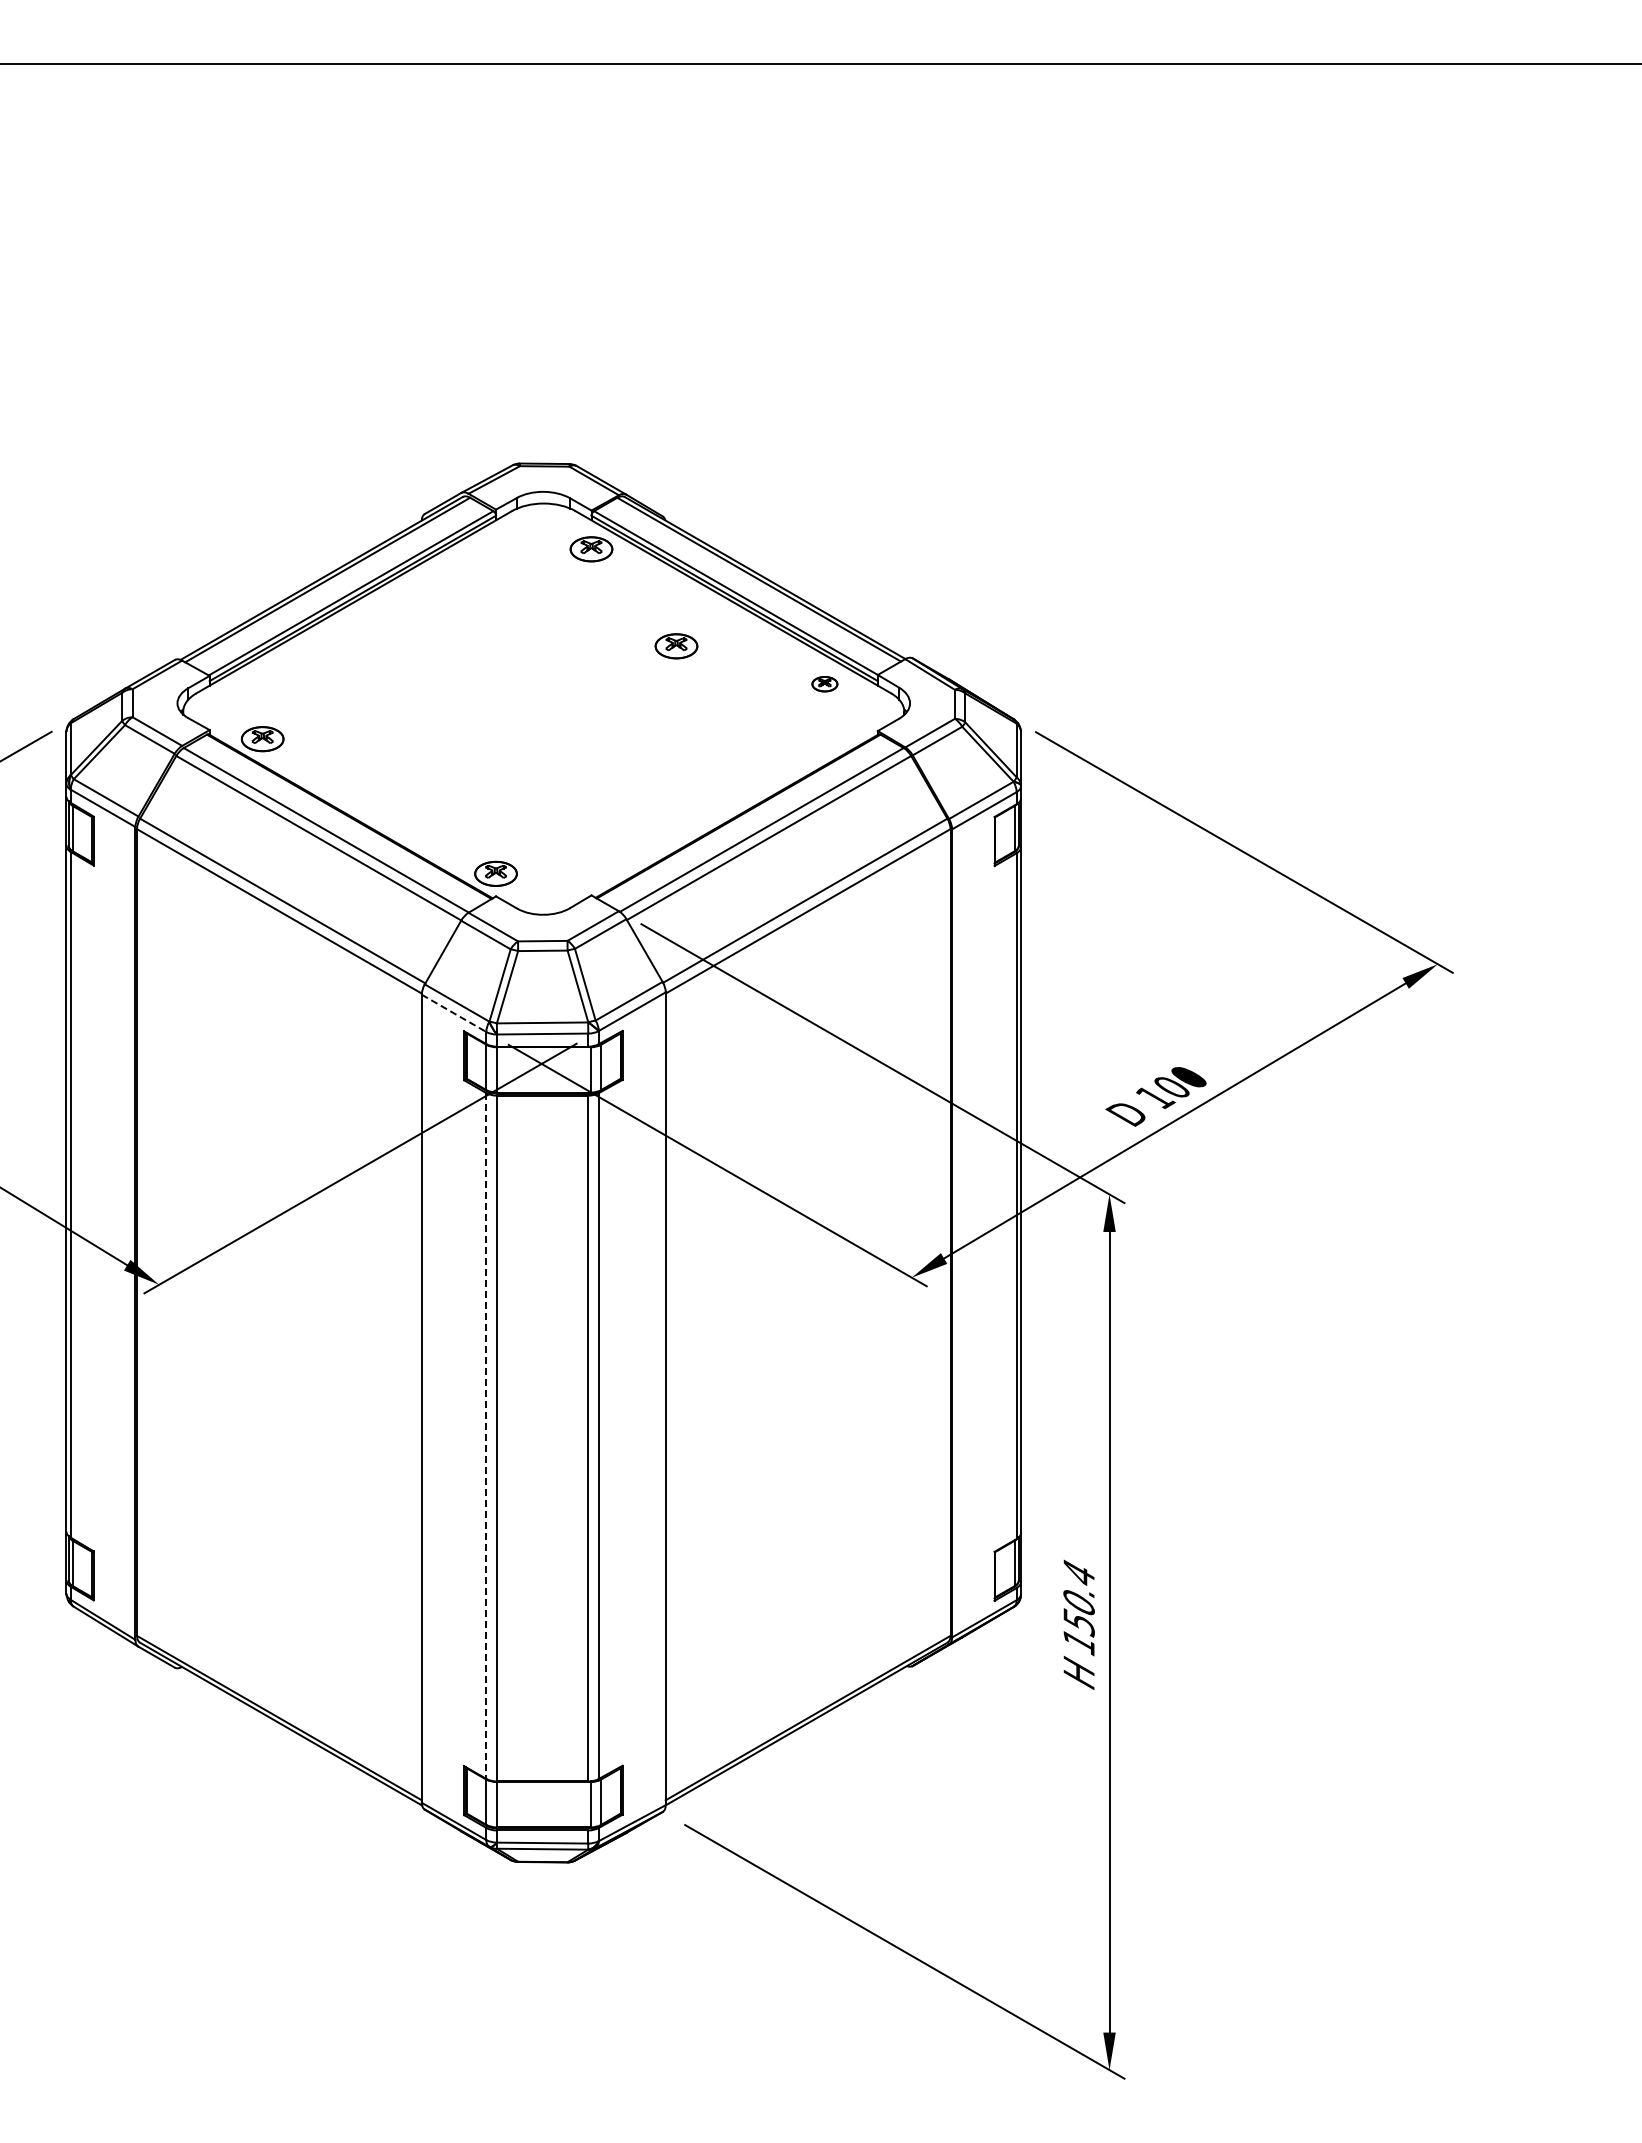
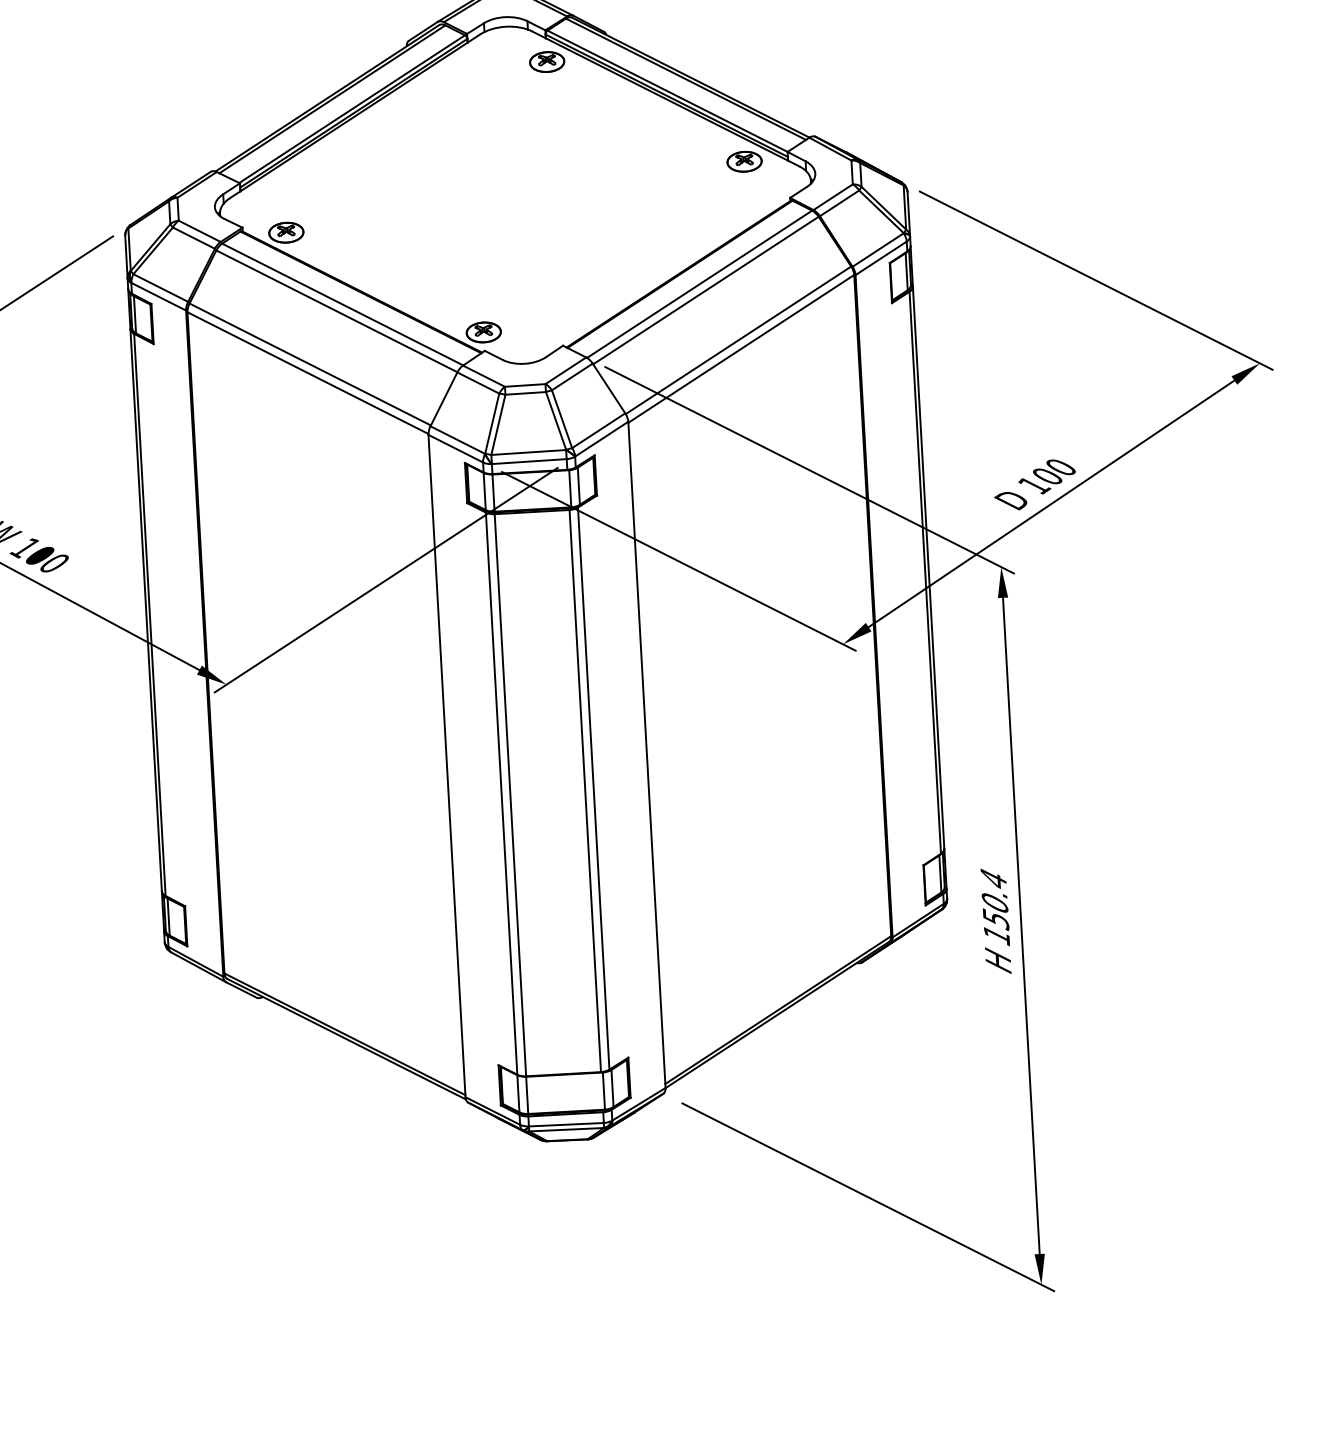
part: (676, 646) -> (621, 137), removed
part: (824, 684) -> (744, 162), size x1.67
line: (454, 1013) -> (456, 448), dashed -> solid
line: (486, 1436) -> (501, 794), dashed -> solid

